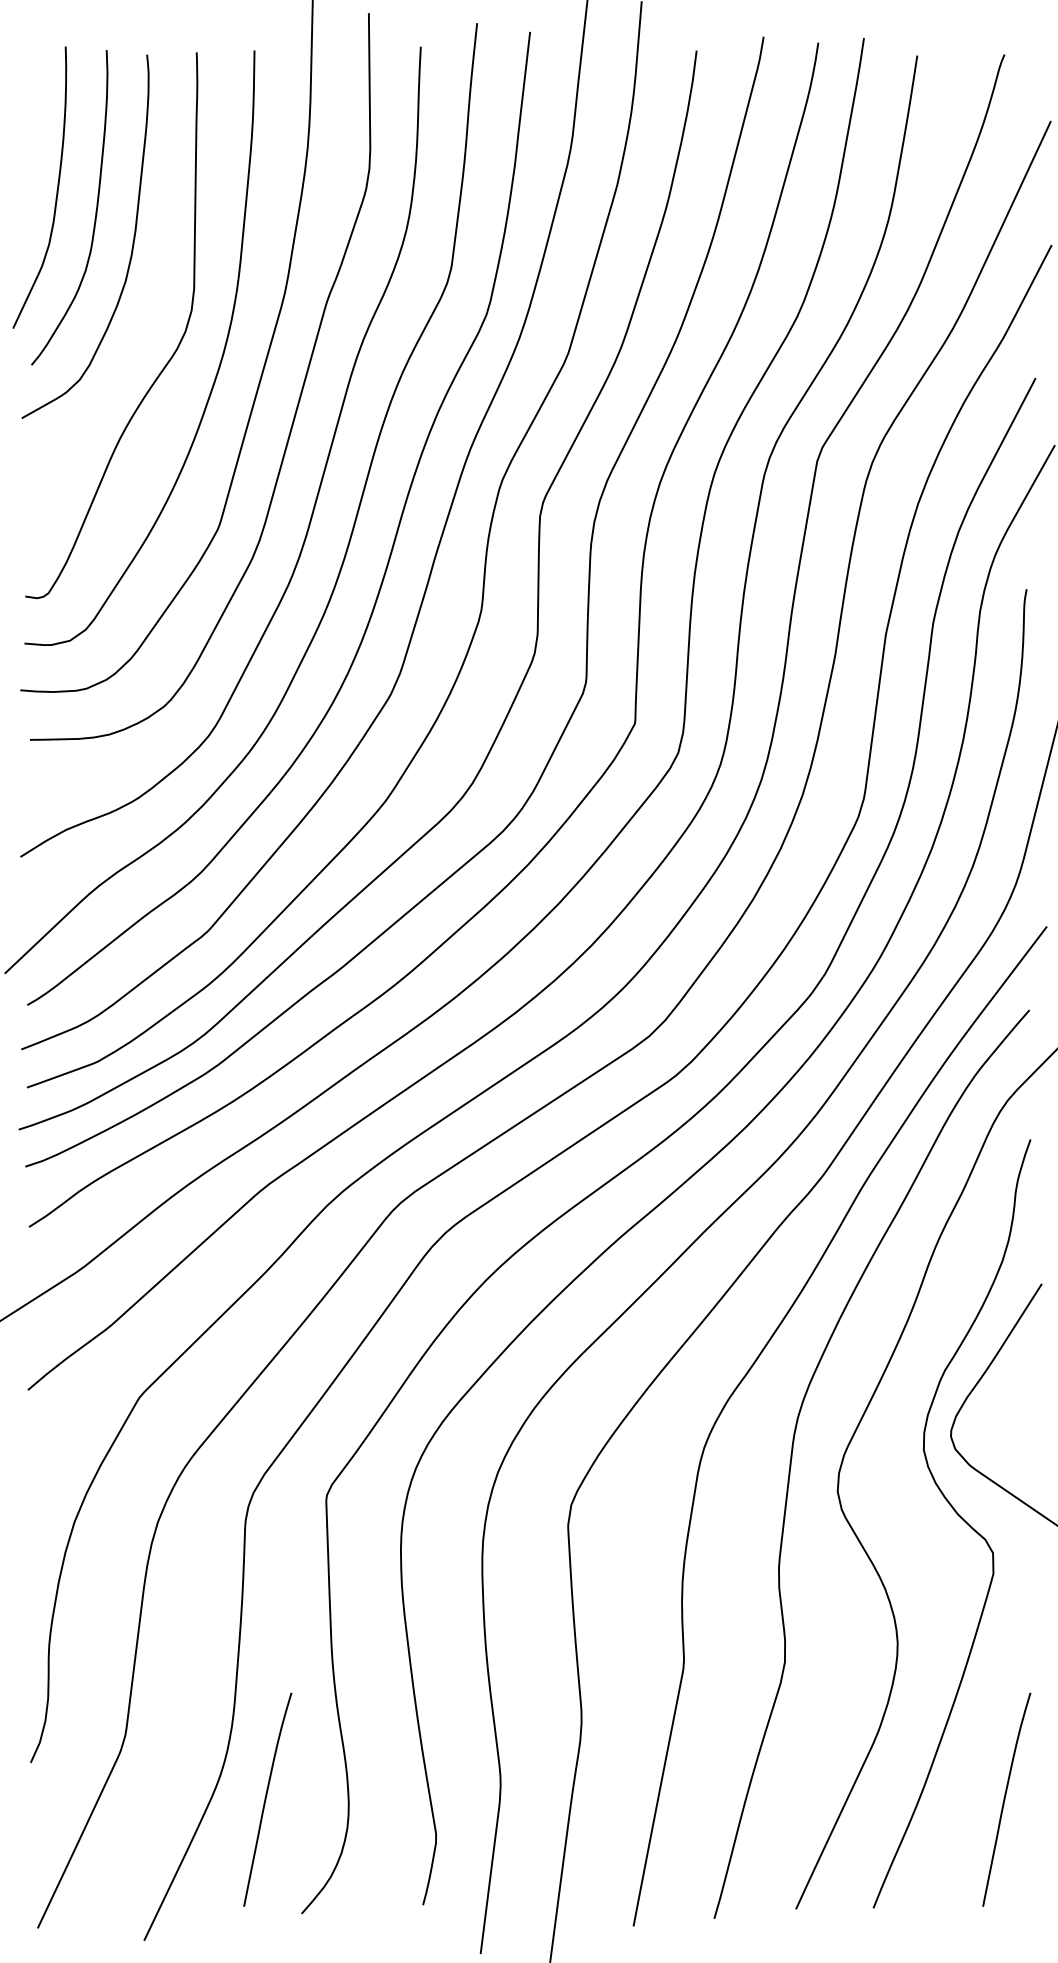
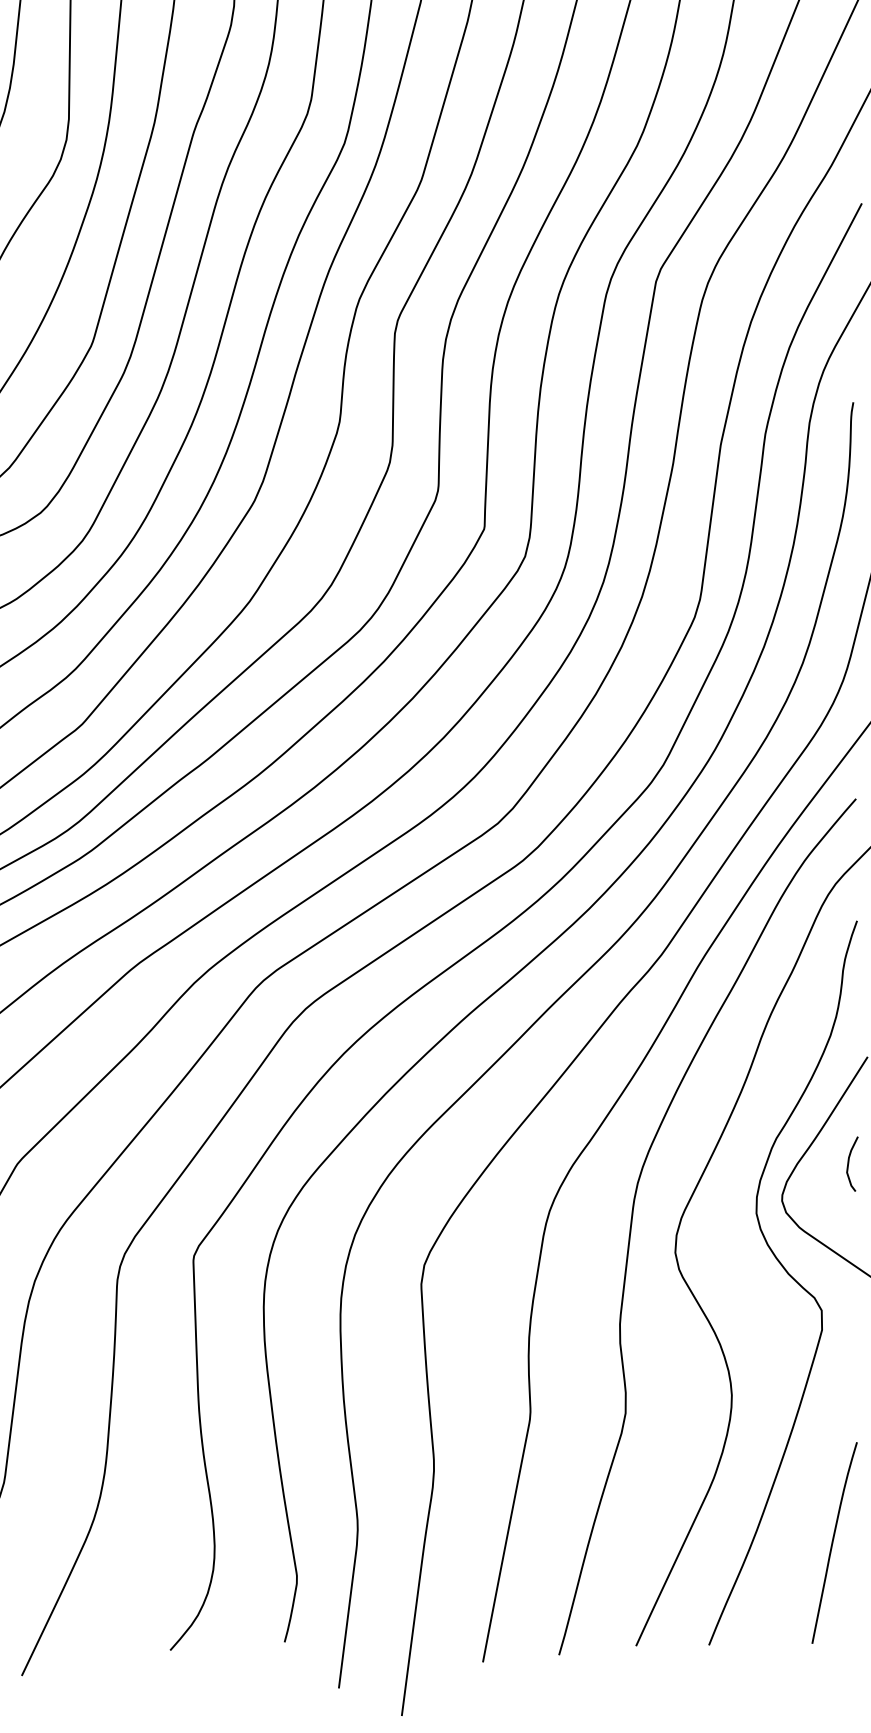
curve: (1022, 1396) -> (849, 1162), added
curve: (266, 1799) -> (137, 1542), removed

